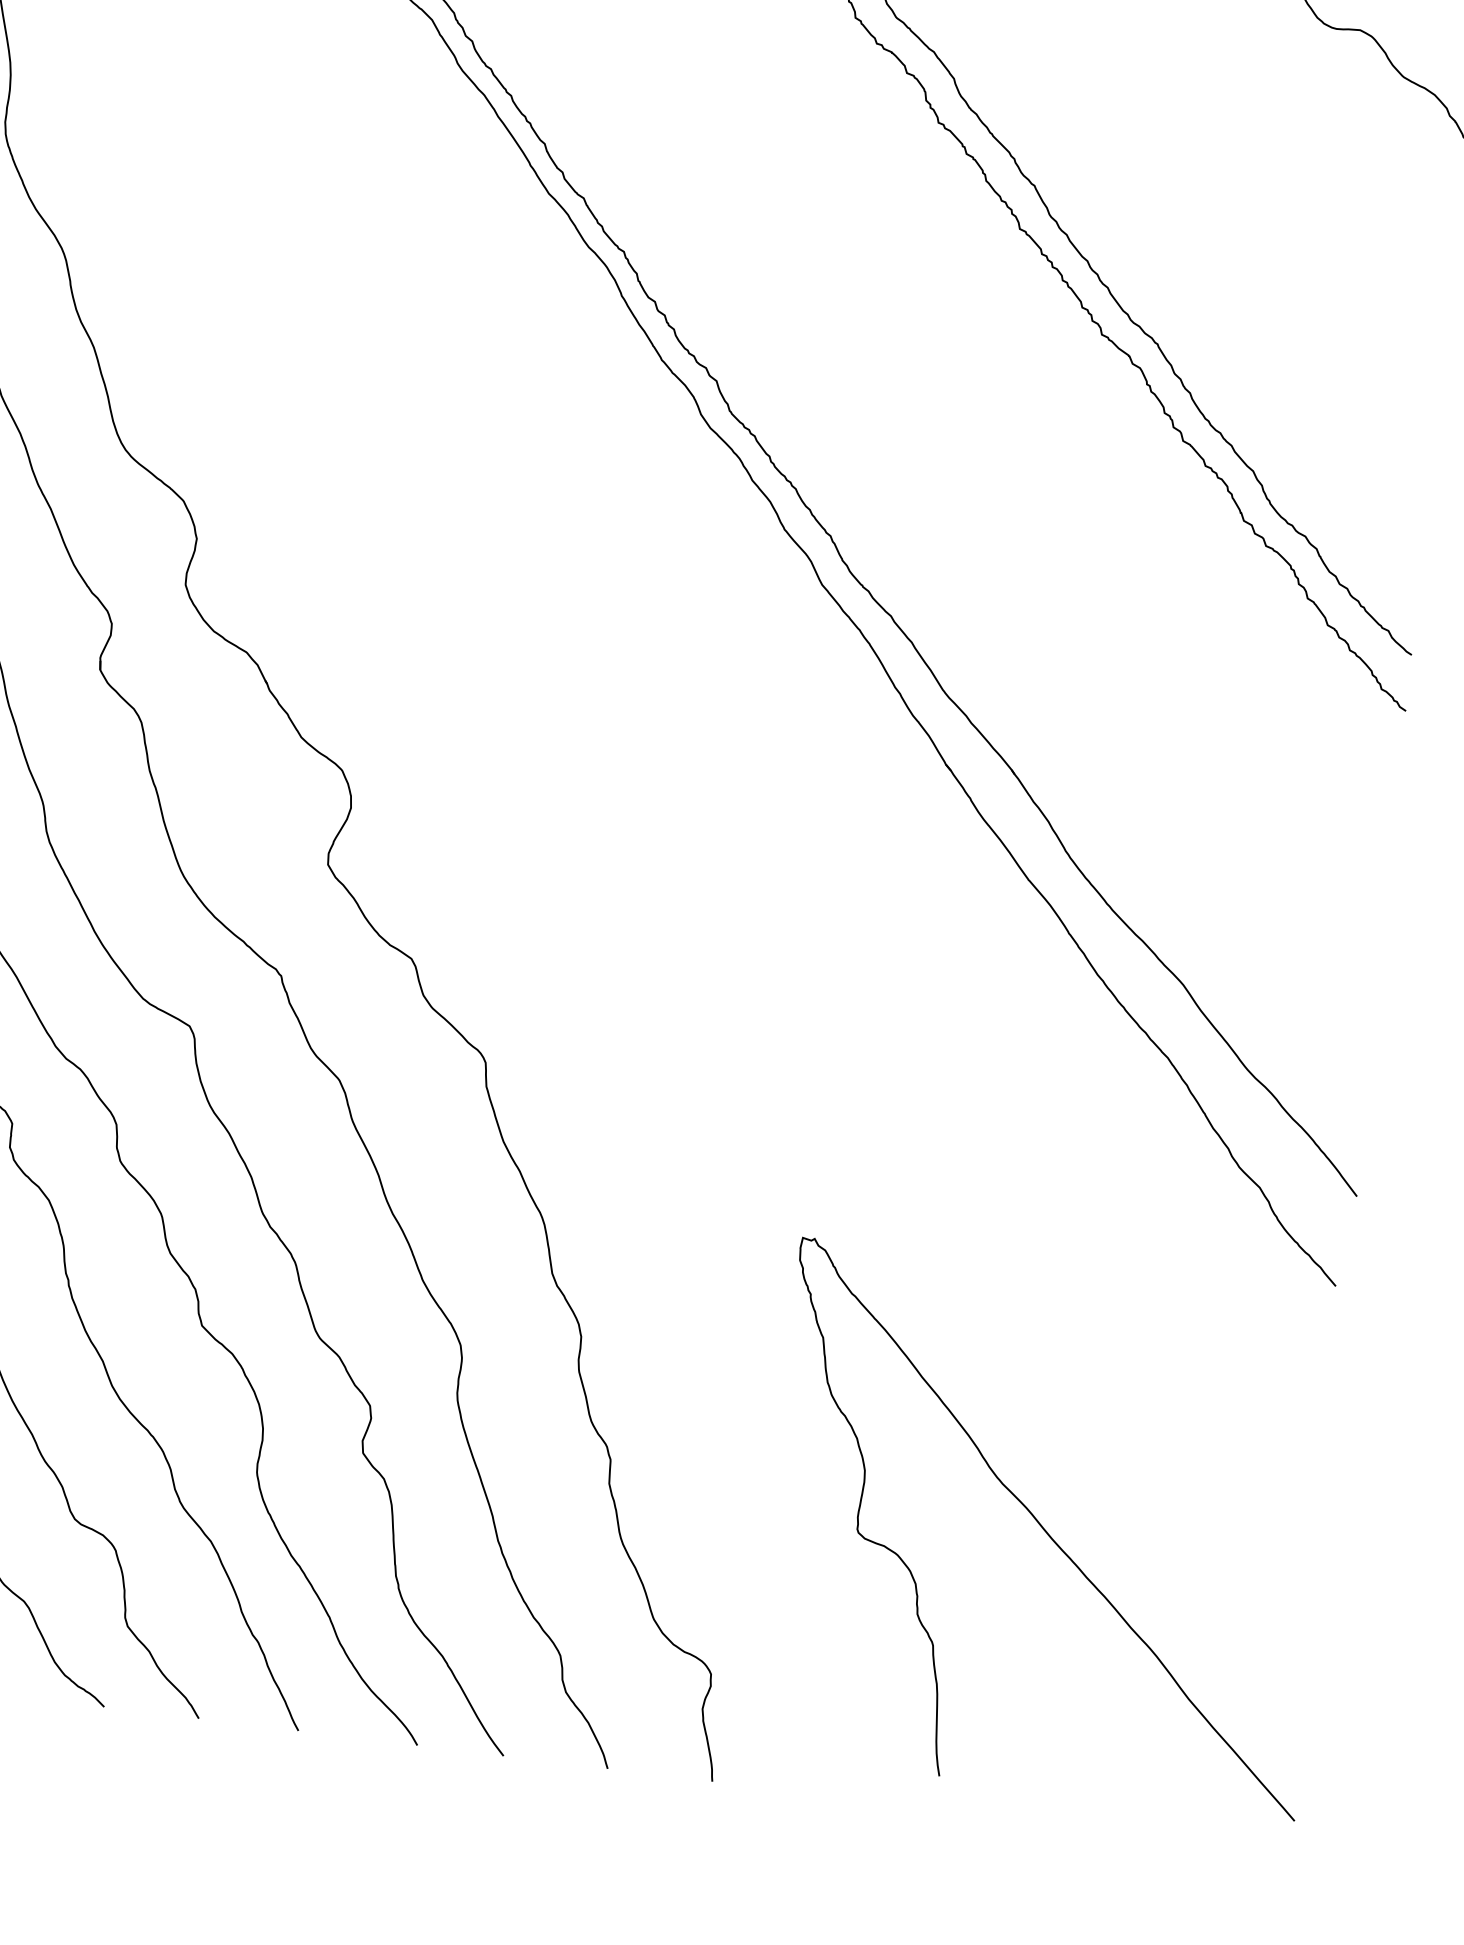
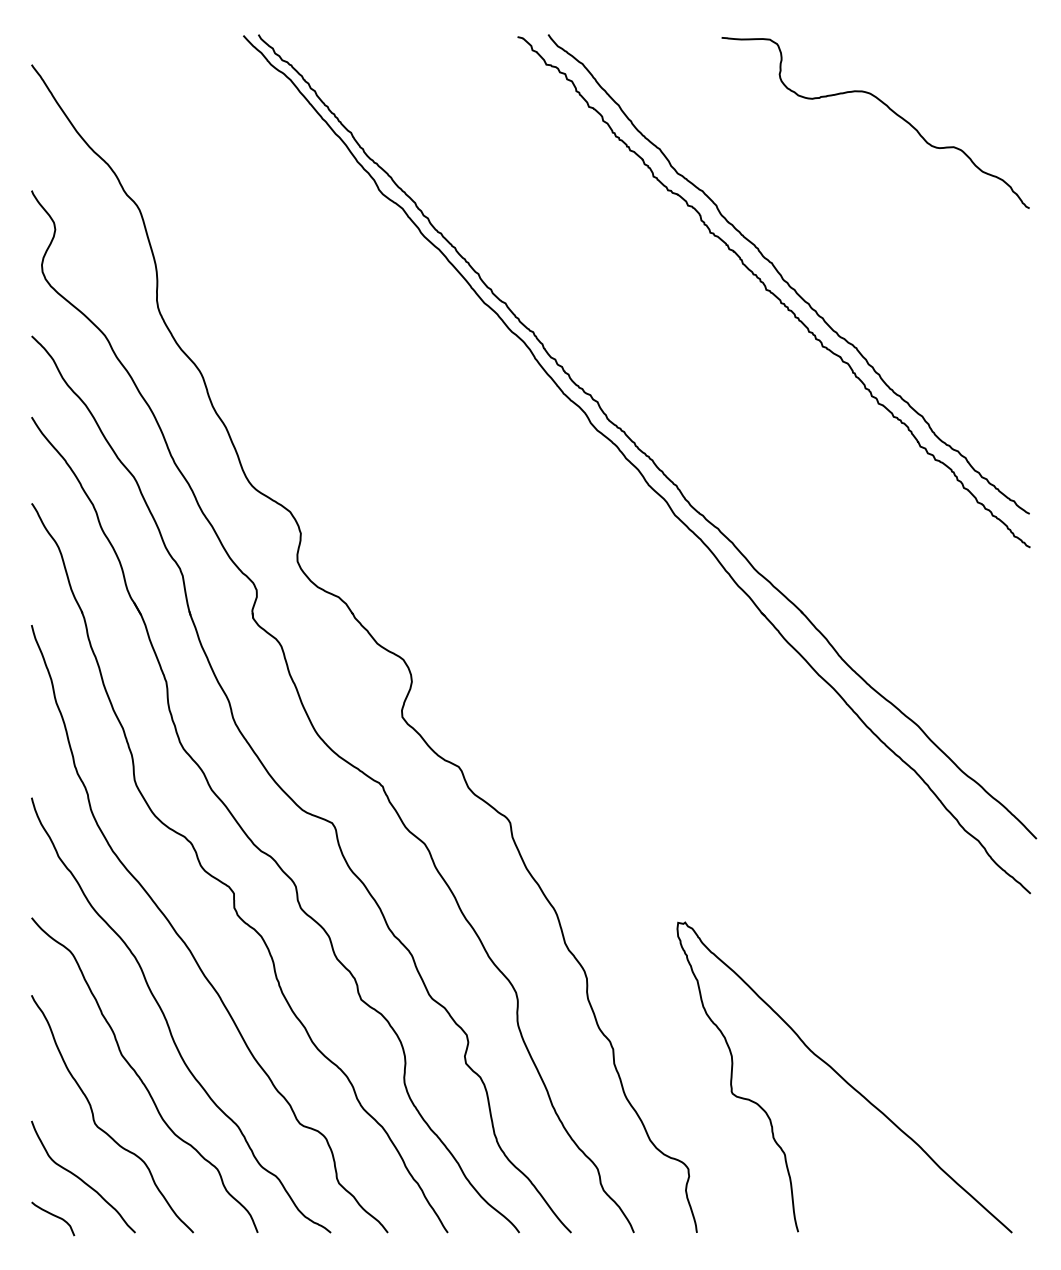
curve: (1046, 1528) -> (843, 1077), moved

